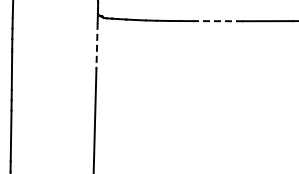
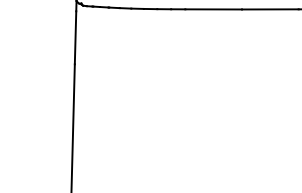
line: (218, 21) -> (214, 9), dashed -> solid
line: (97, 46) -> (76, 38), dashed -> solid

